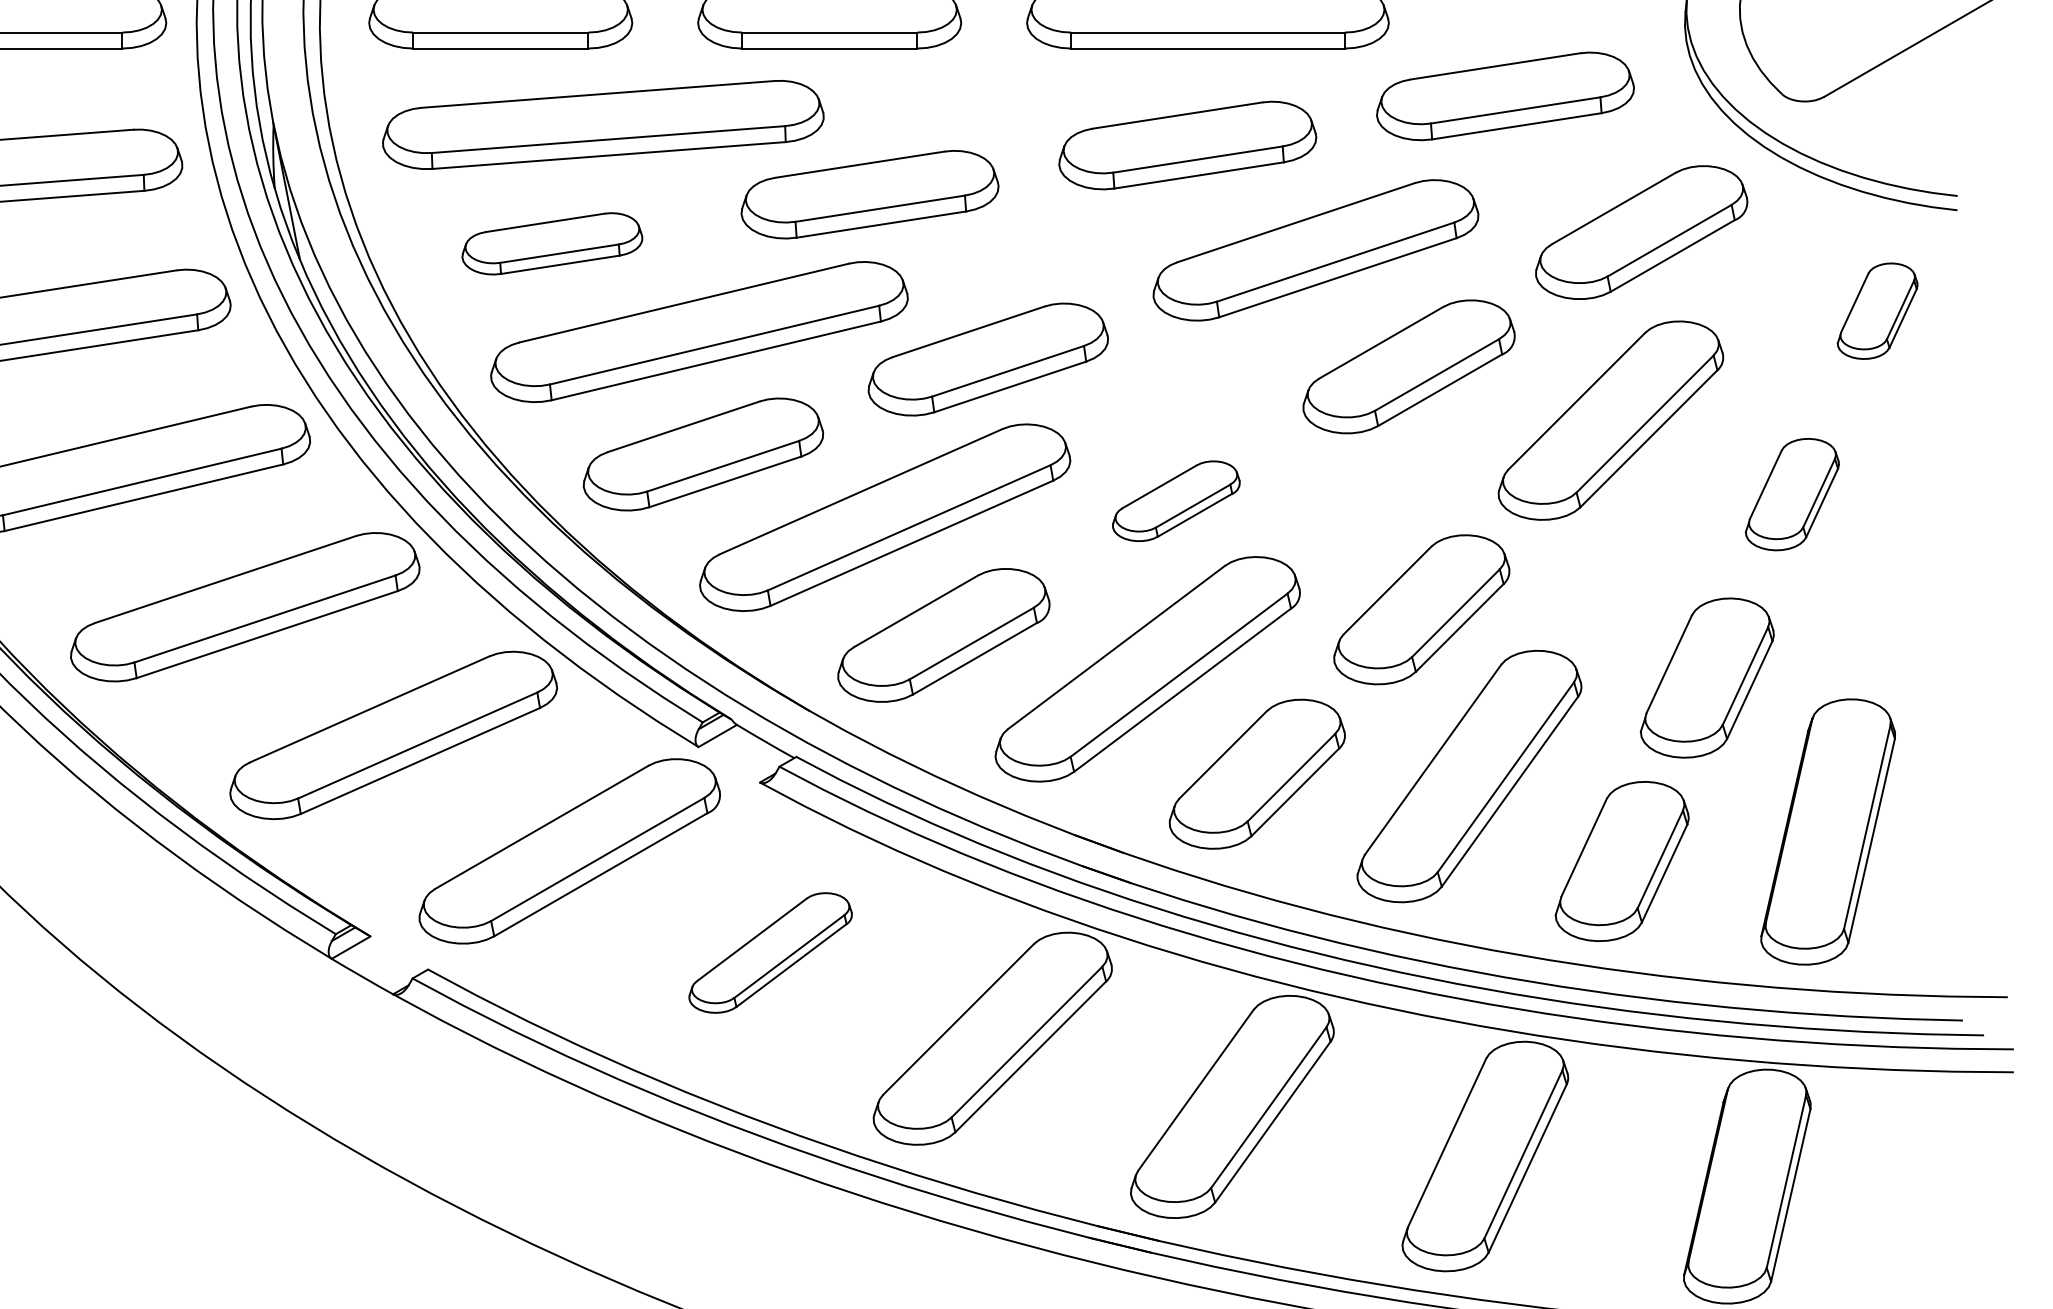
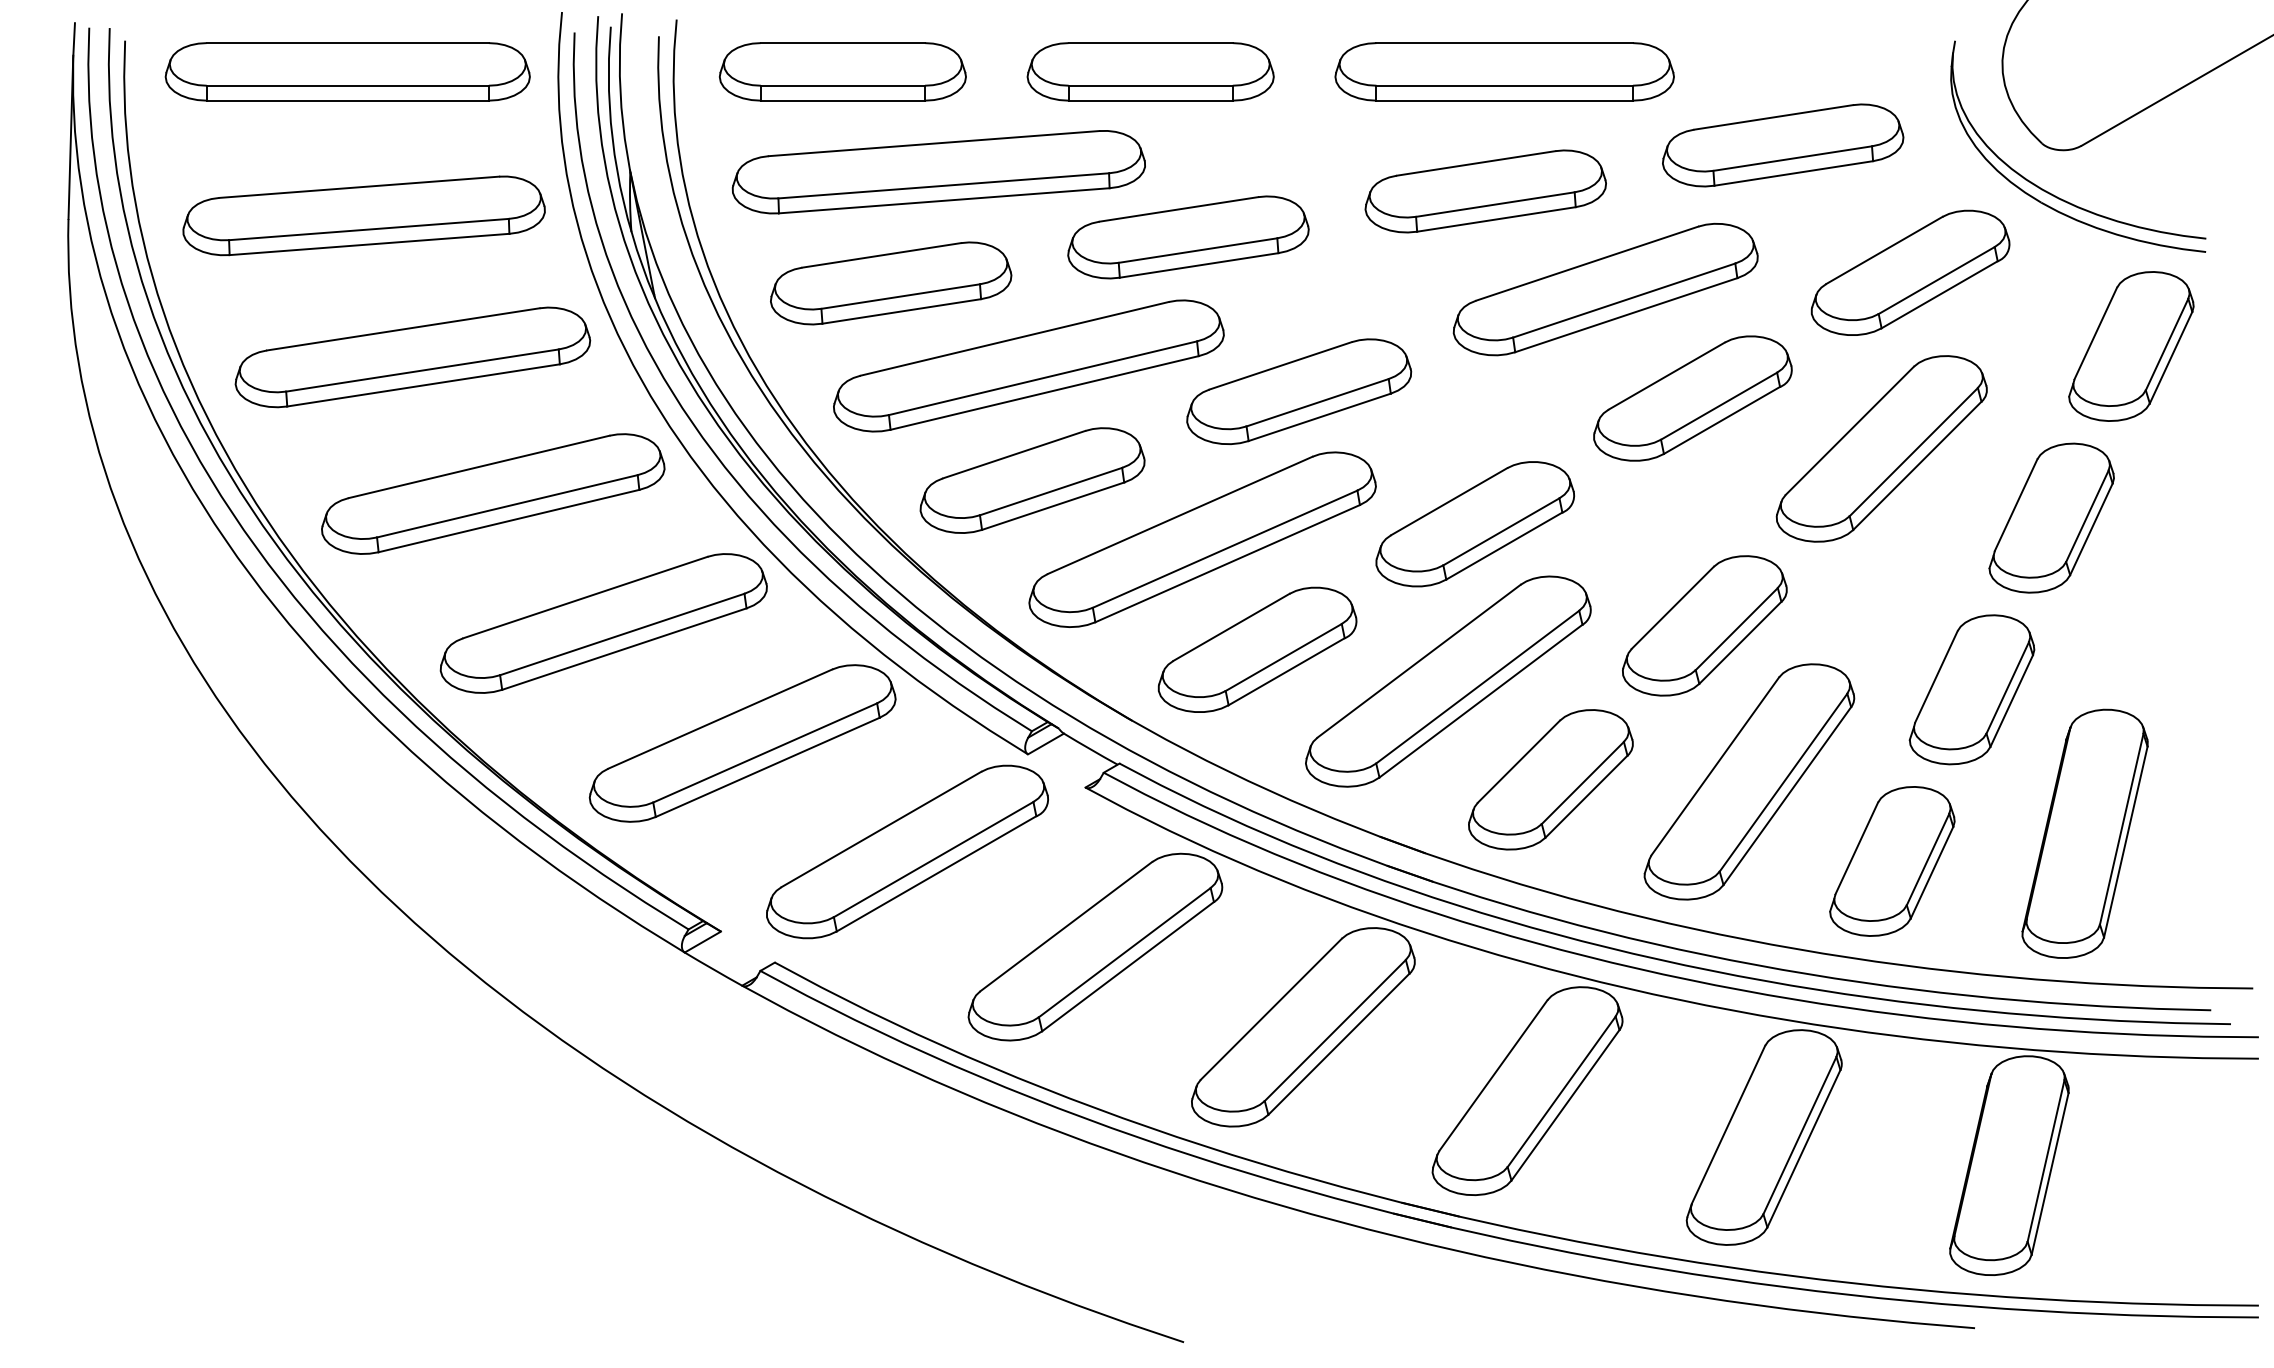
part: (552, 243) -> (891, 283), size x1.43
part: (1877, 311) -> (2131, 346), size x1.67
part: (1792, 493) -> (2051, 517), size x1.43
part: (1175, 501) -> (1474, 524), size x1.67
part: (770, 952) -> (1095, 946), size x1.67

